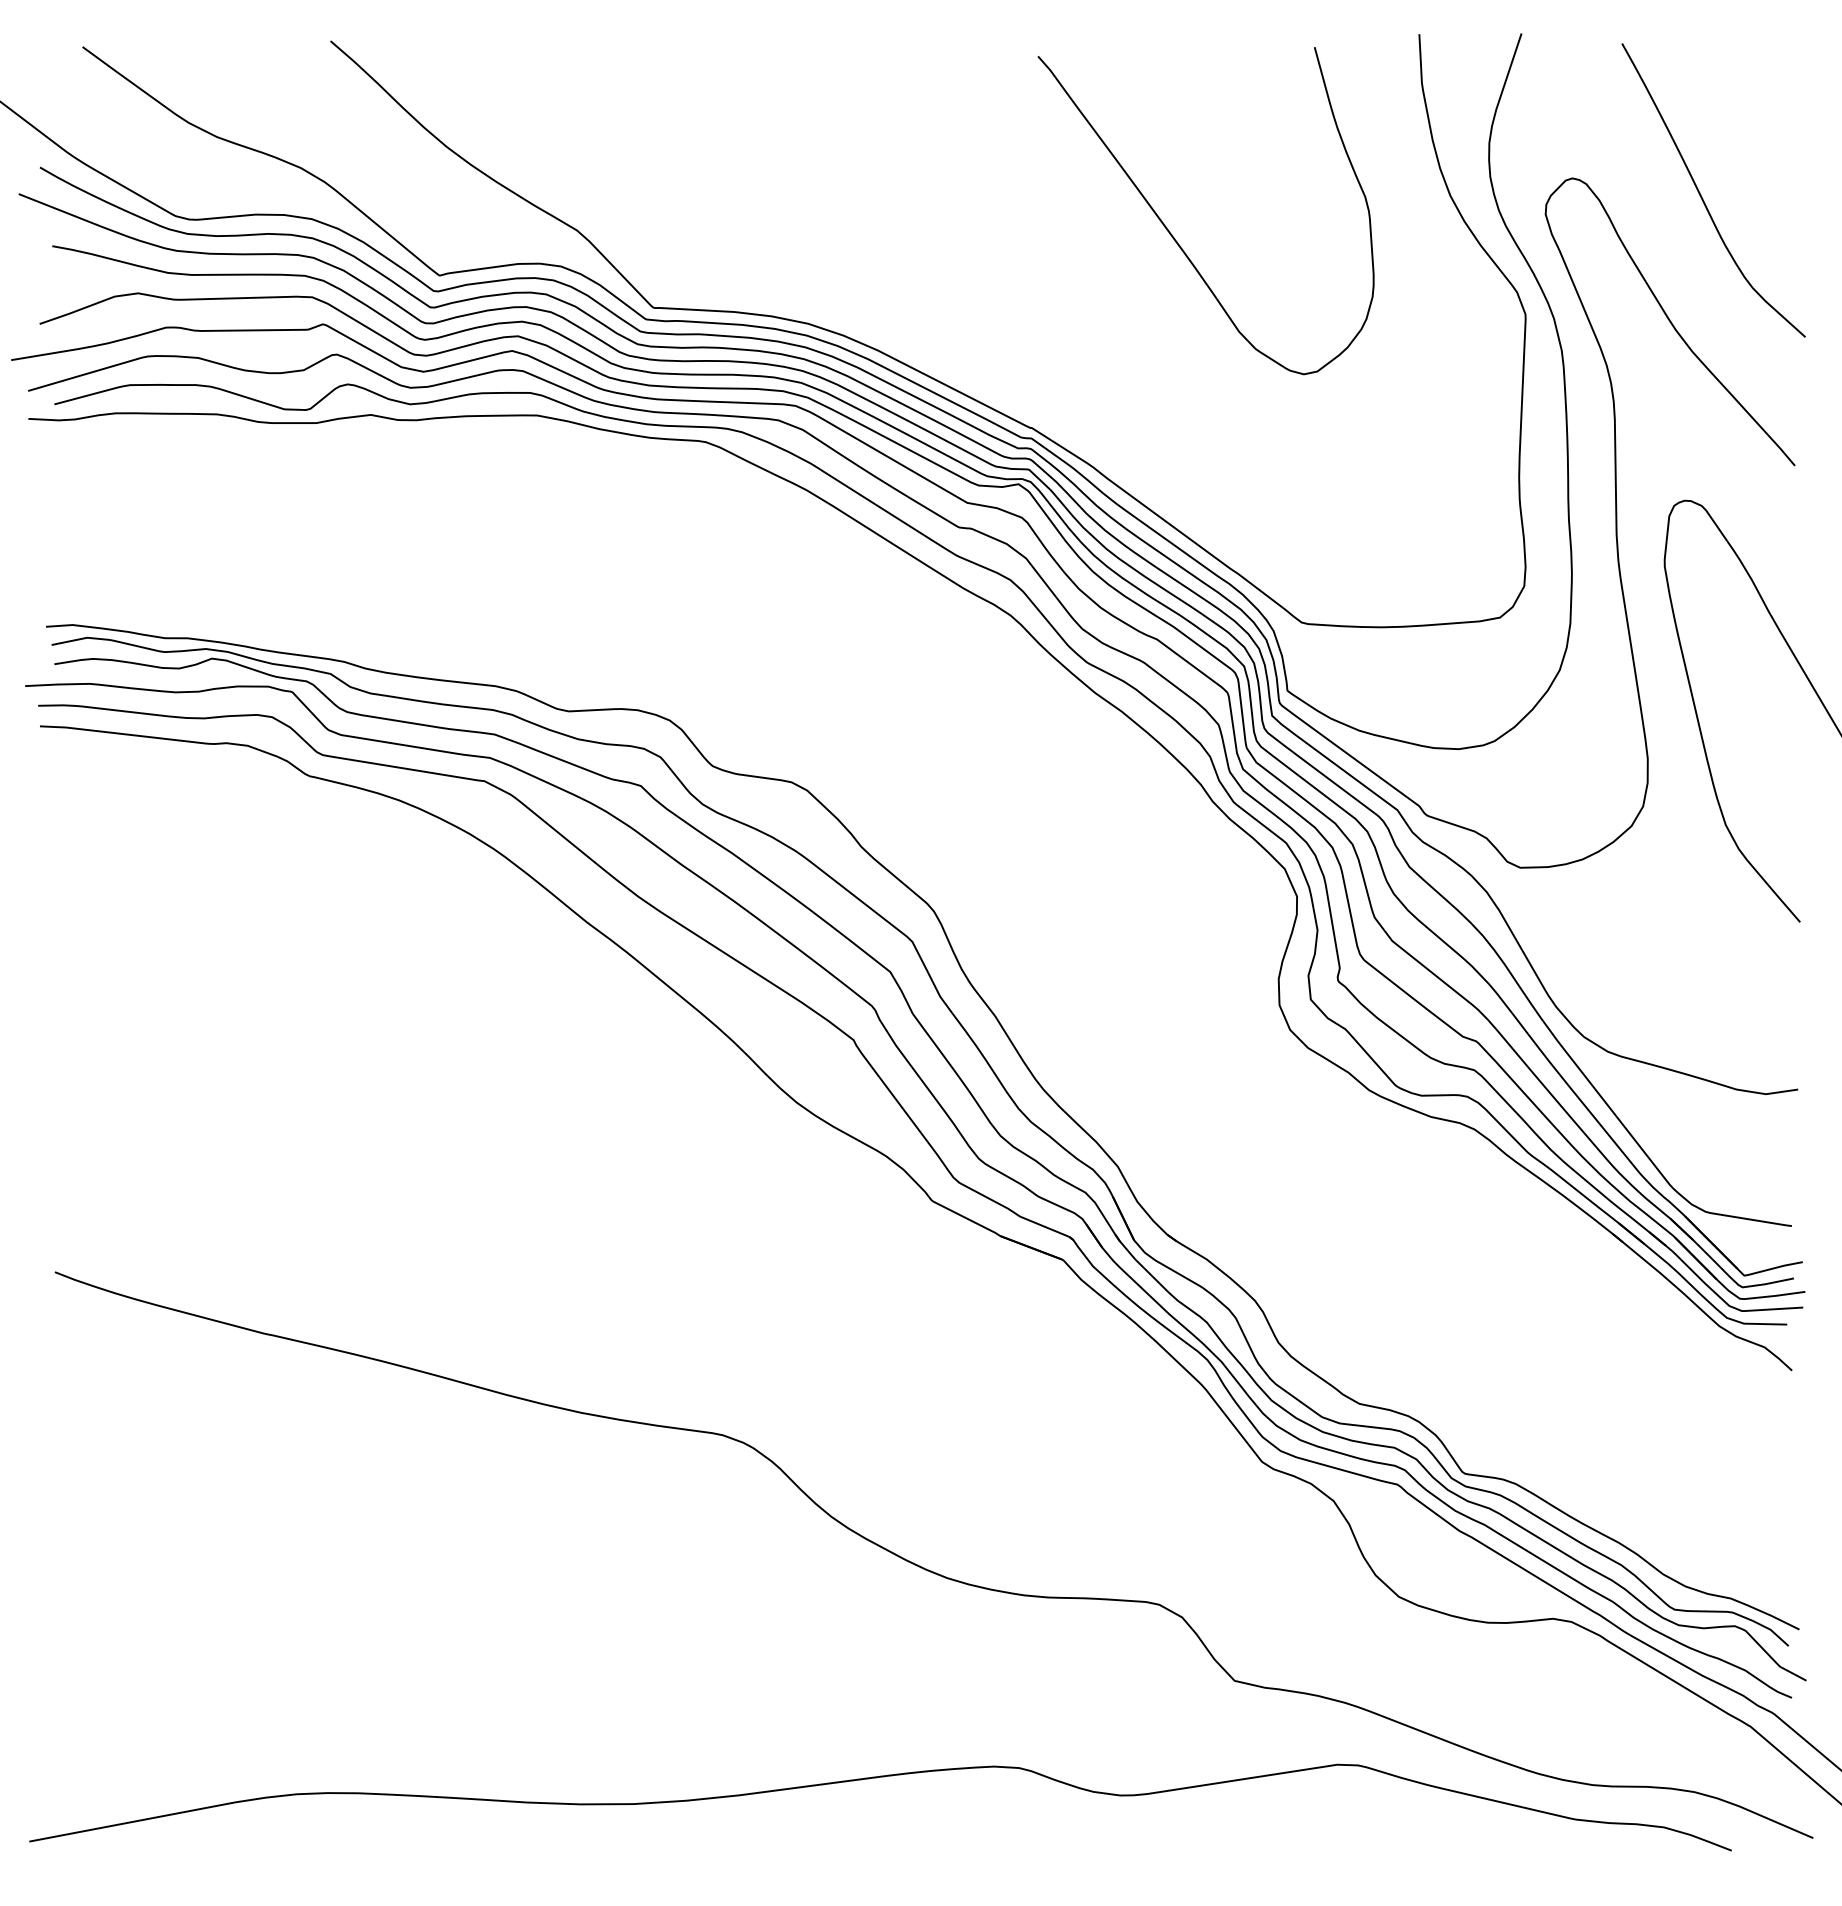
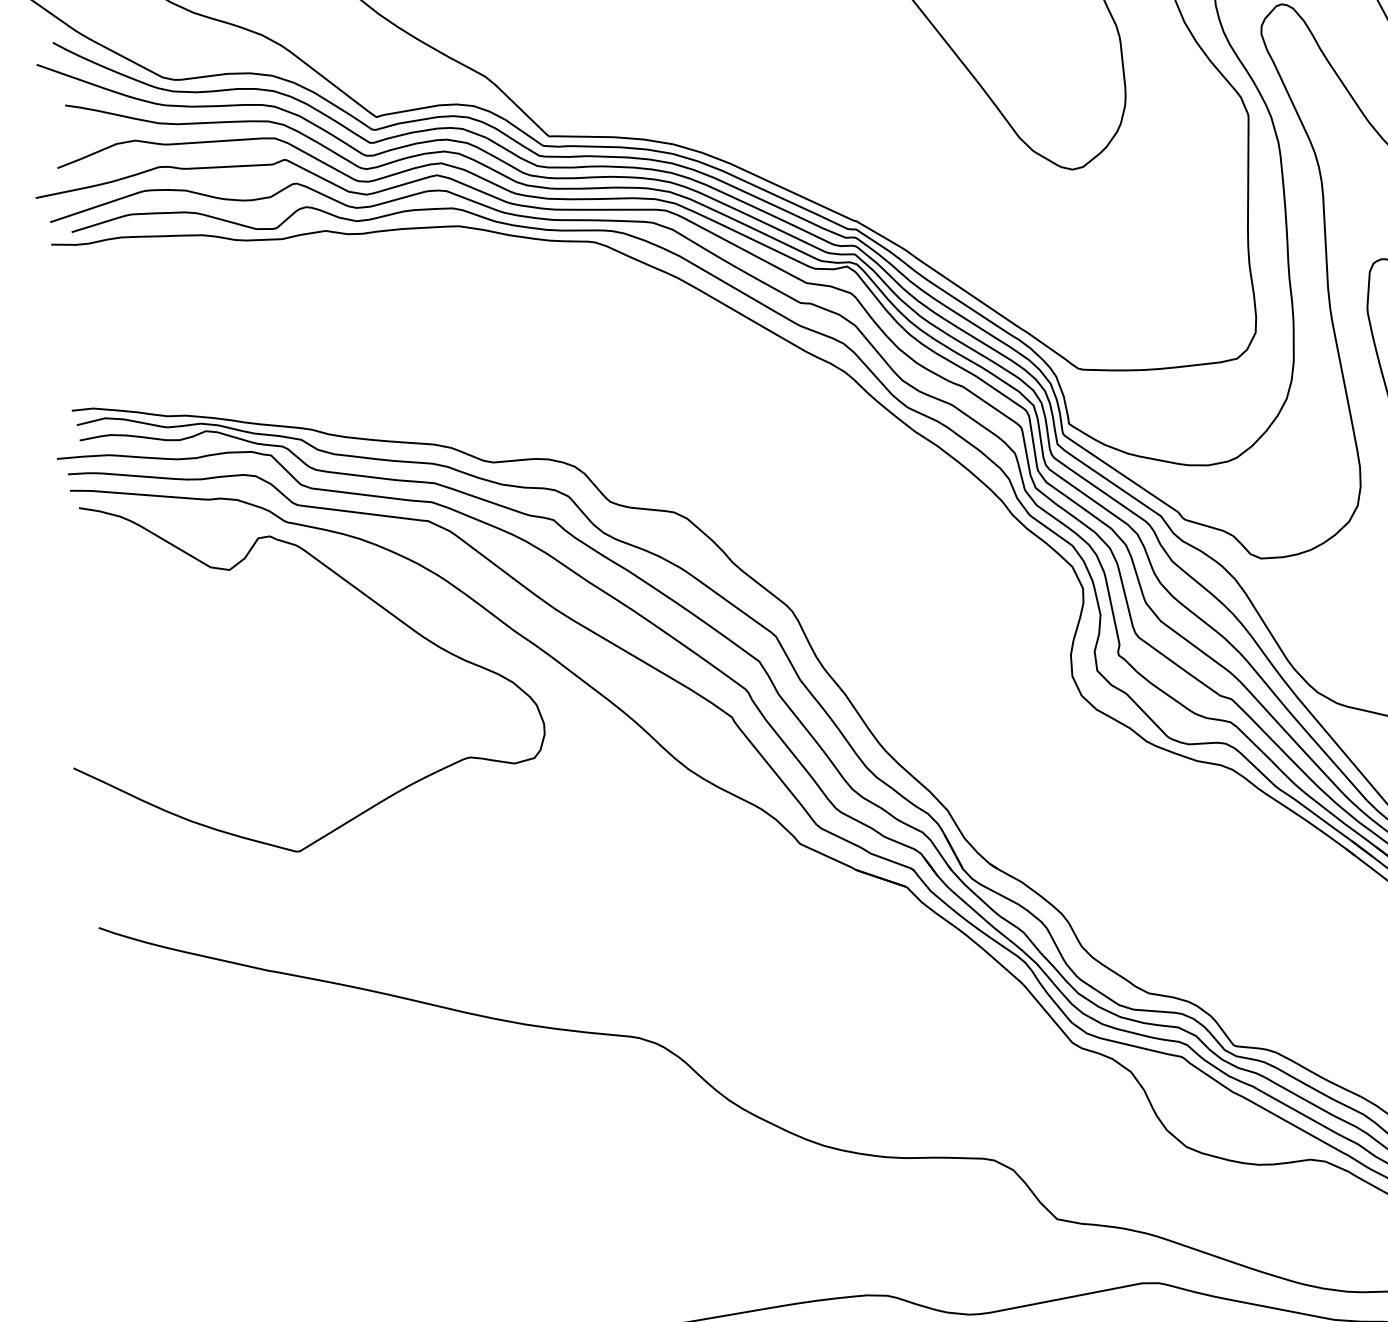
part: (402, 871) -> (365, 595), added

